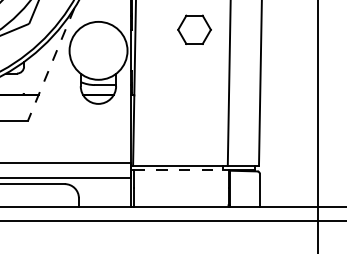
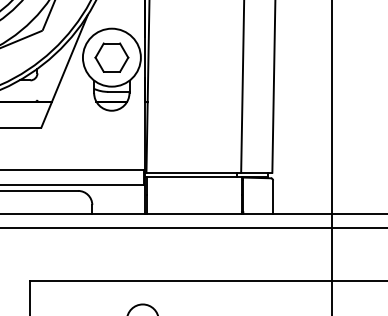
part: (194, 29) -> (111, 57), moved
line: (51, 64) -> (64, 71), dashed -> solid
line: (182, 170) -> (195, 177), dashed -> solid

